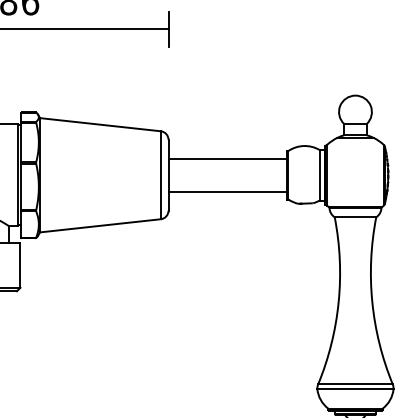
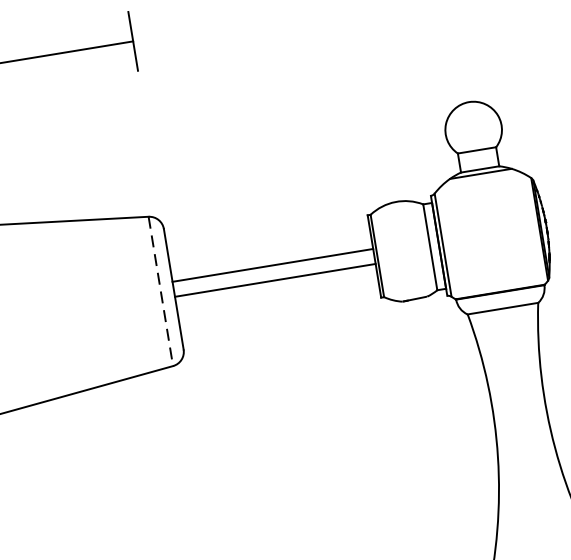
line: (227, 158) -> (275, 280), moved
line: (160, 175) -> (160, 291), solid -> dashed
line: (227, 191) -> (272, 264), moved

